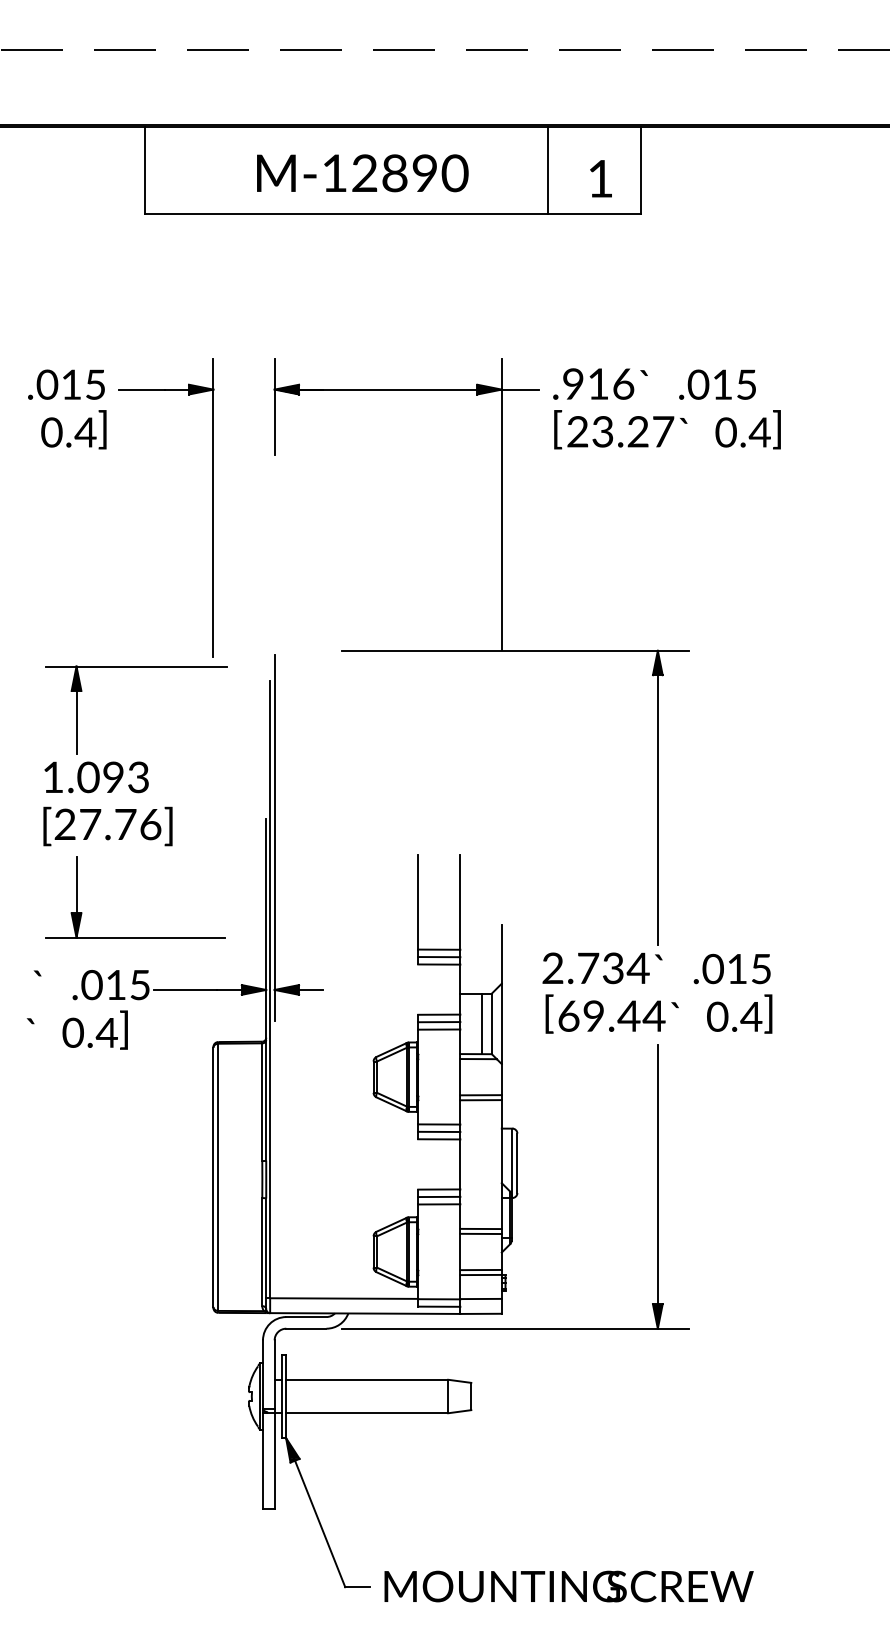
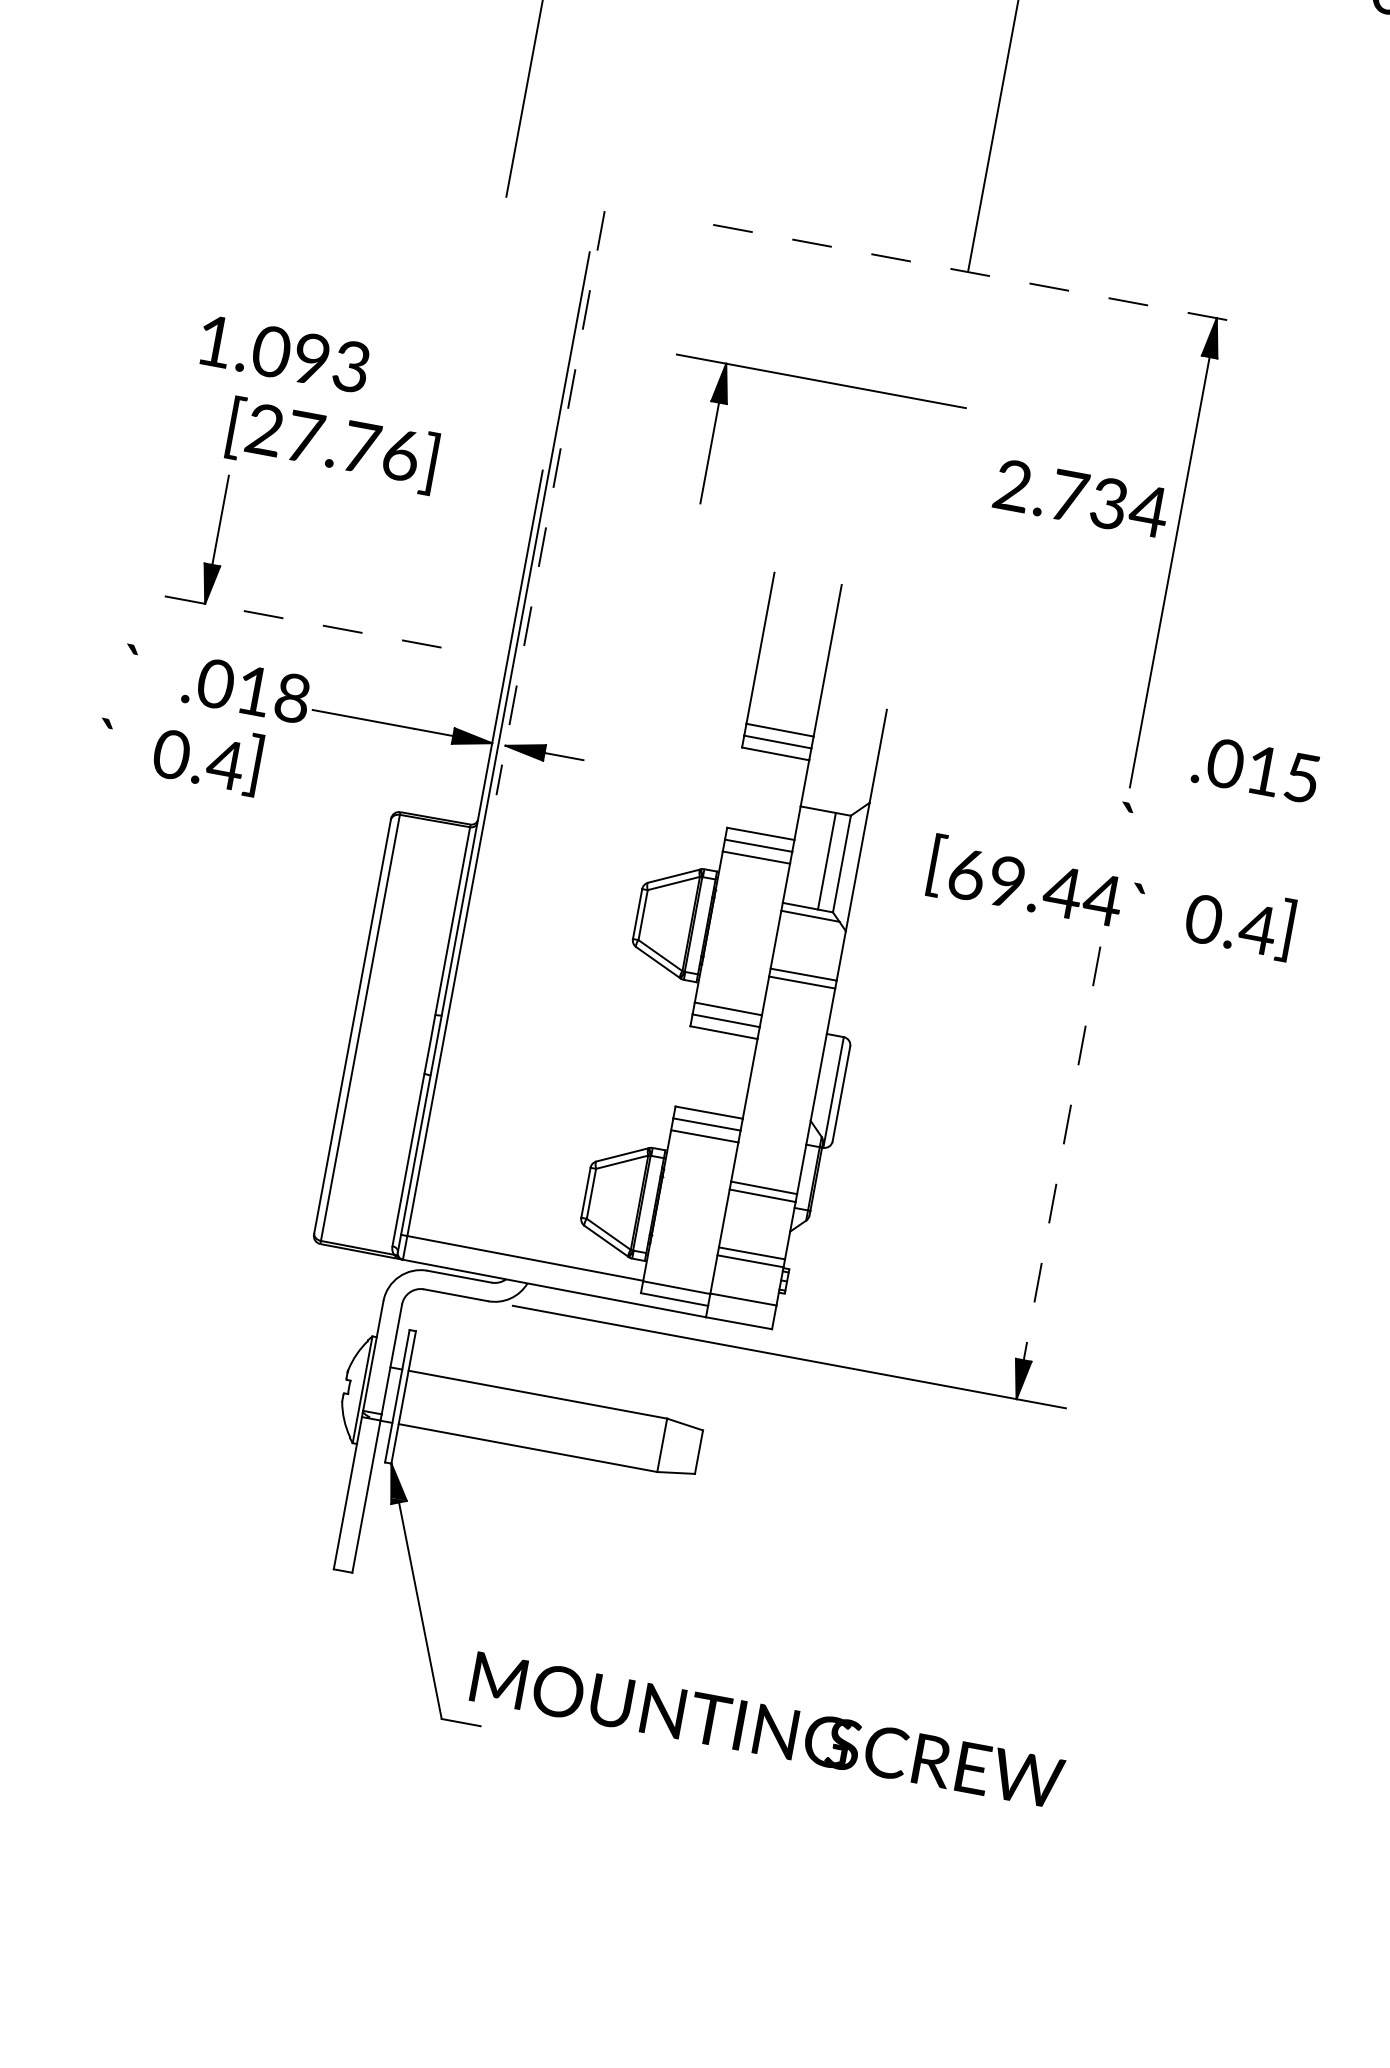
line: (515, 650) -> (989, 275), solid -> dashed
part: (136, 667) -> (821, 382), moved
text: (107, 826) -> (331, 445), moved
line: (274, 838) -> (550, 504), solid -> dashed
line: (135, 937) -> (299, 620), solid -> dashed
text: (595, 968) -> (1080, 498), moved
text: (731, 968) -> (1254, 768), moved
text: (140, 984) -> (293, 697), .015 -> .018
line: (657, 1174) -> (1061, 1153), solid -> dashed
text: (568, 1586) -> (766, 1730), moved

